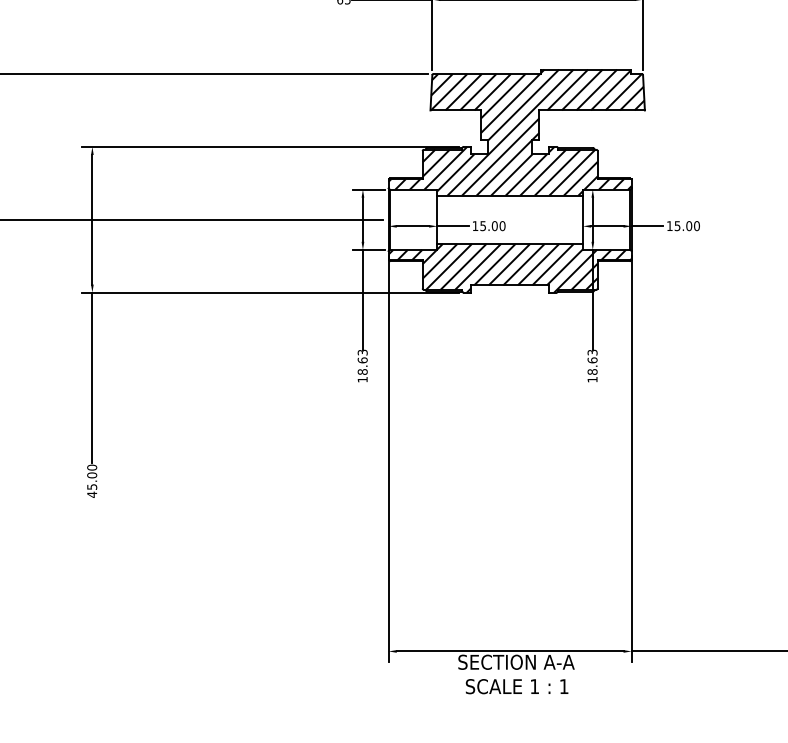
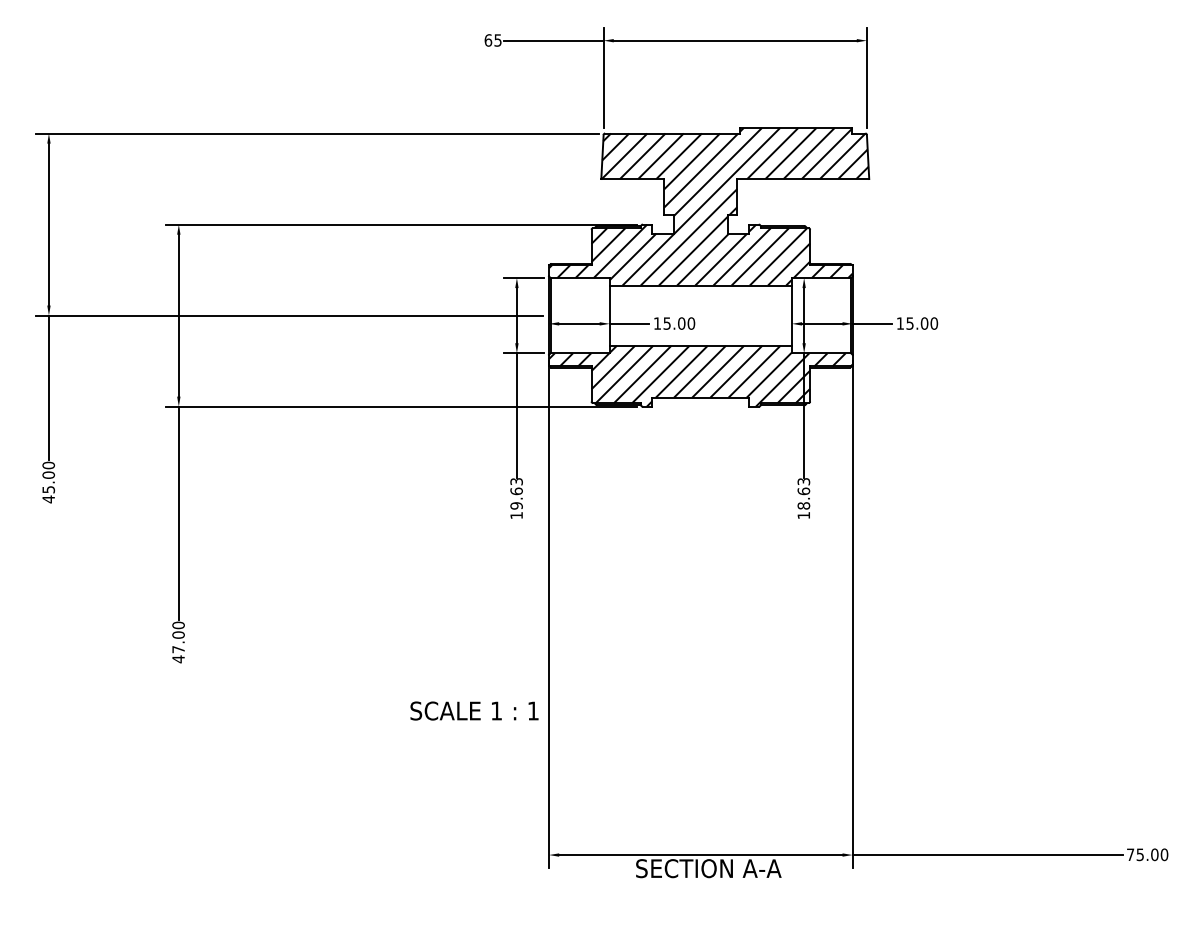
text: (362, 371) -> (516, 505), 18.63 -> 19.63
text: (92, 486) -> (178, 649), 45.00 -> 47.00
text: (517, 686) -> (474, 710), moved

